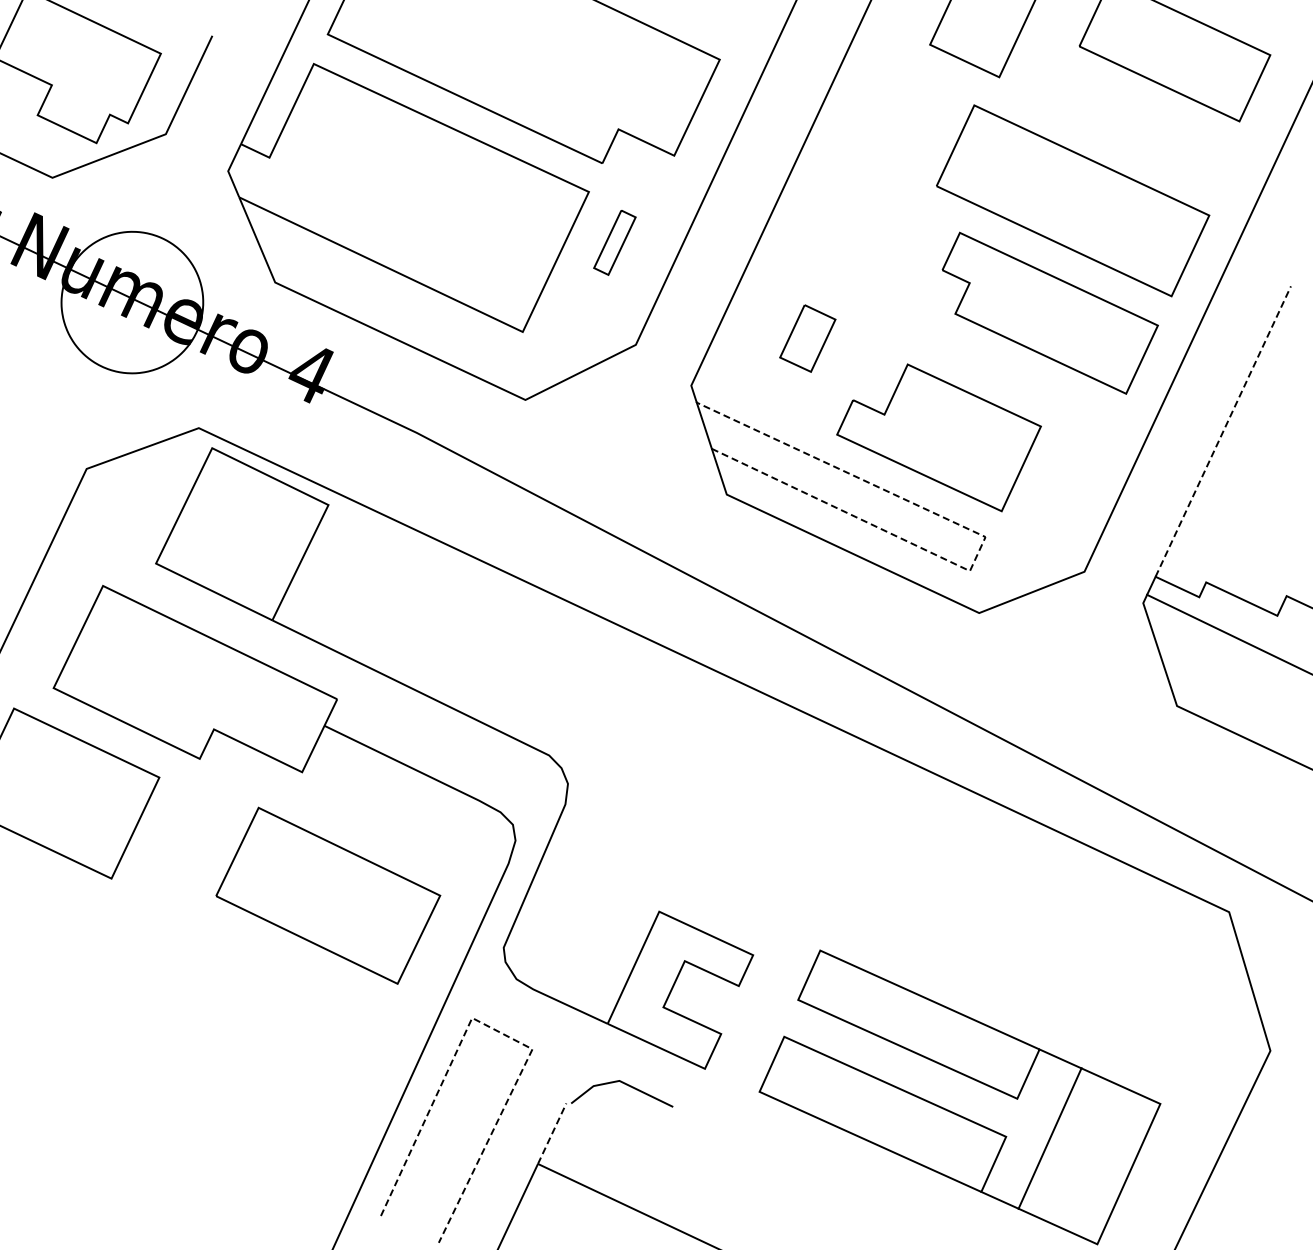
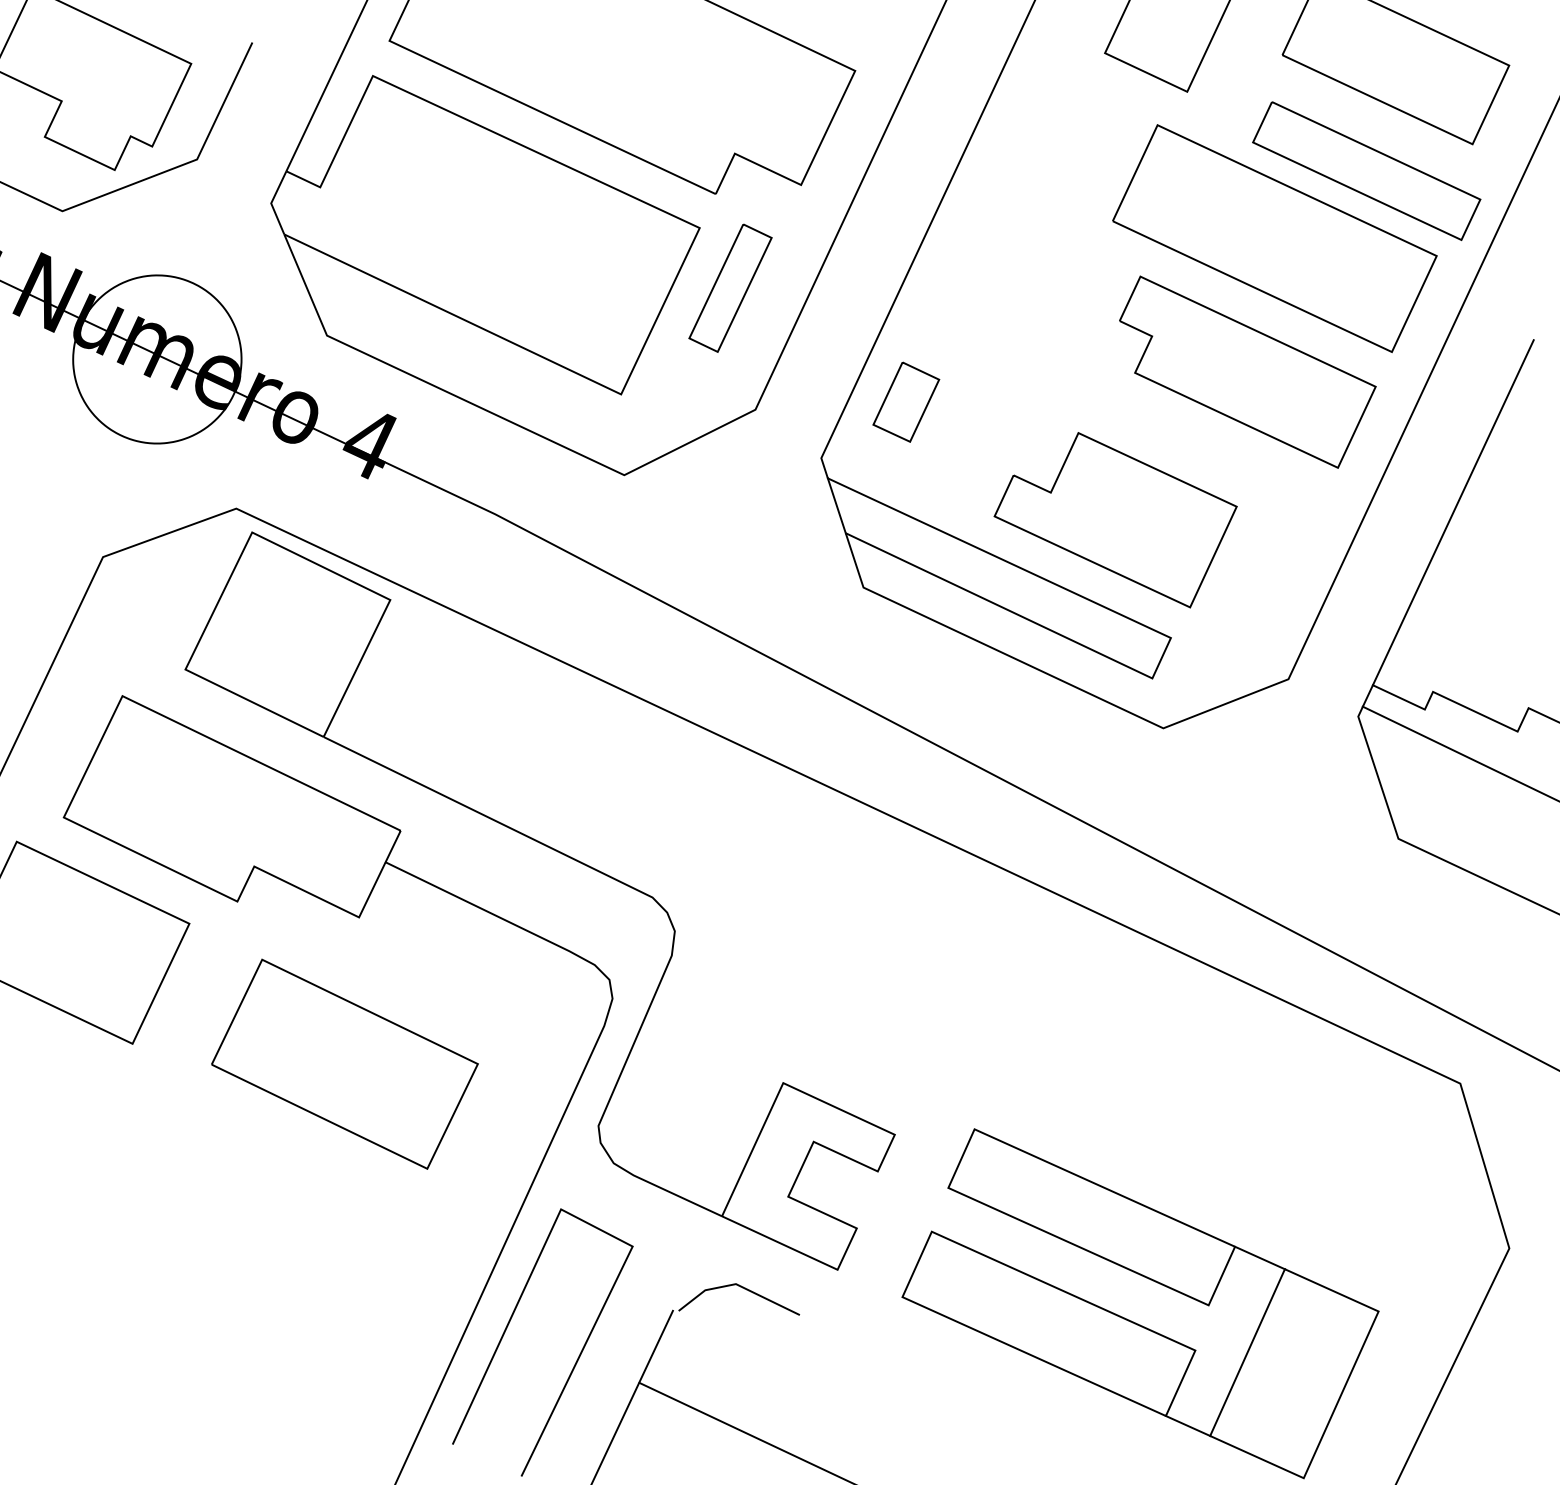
part: (1150, 144) -> (1366, 171), added
part: (614, 242) -> (730, 288), size x1.67
part: (807, 338) -> (905, 402), moved
line: (1223, 431) -> (1453, 512), dashed -> solid
line: (984, 538) -> (1169, 639), dashed -> solid
part: (328, 895) -> (345, 1063), moved
line: (501, 1033) -> (595, 1227), dashed -> solid
line: (552, 1133) -> (656, 1346), dashed -> solid

